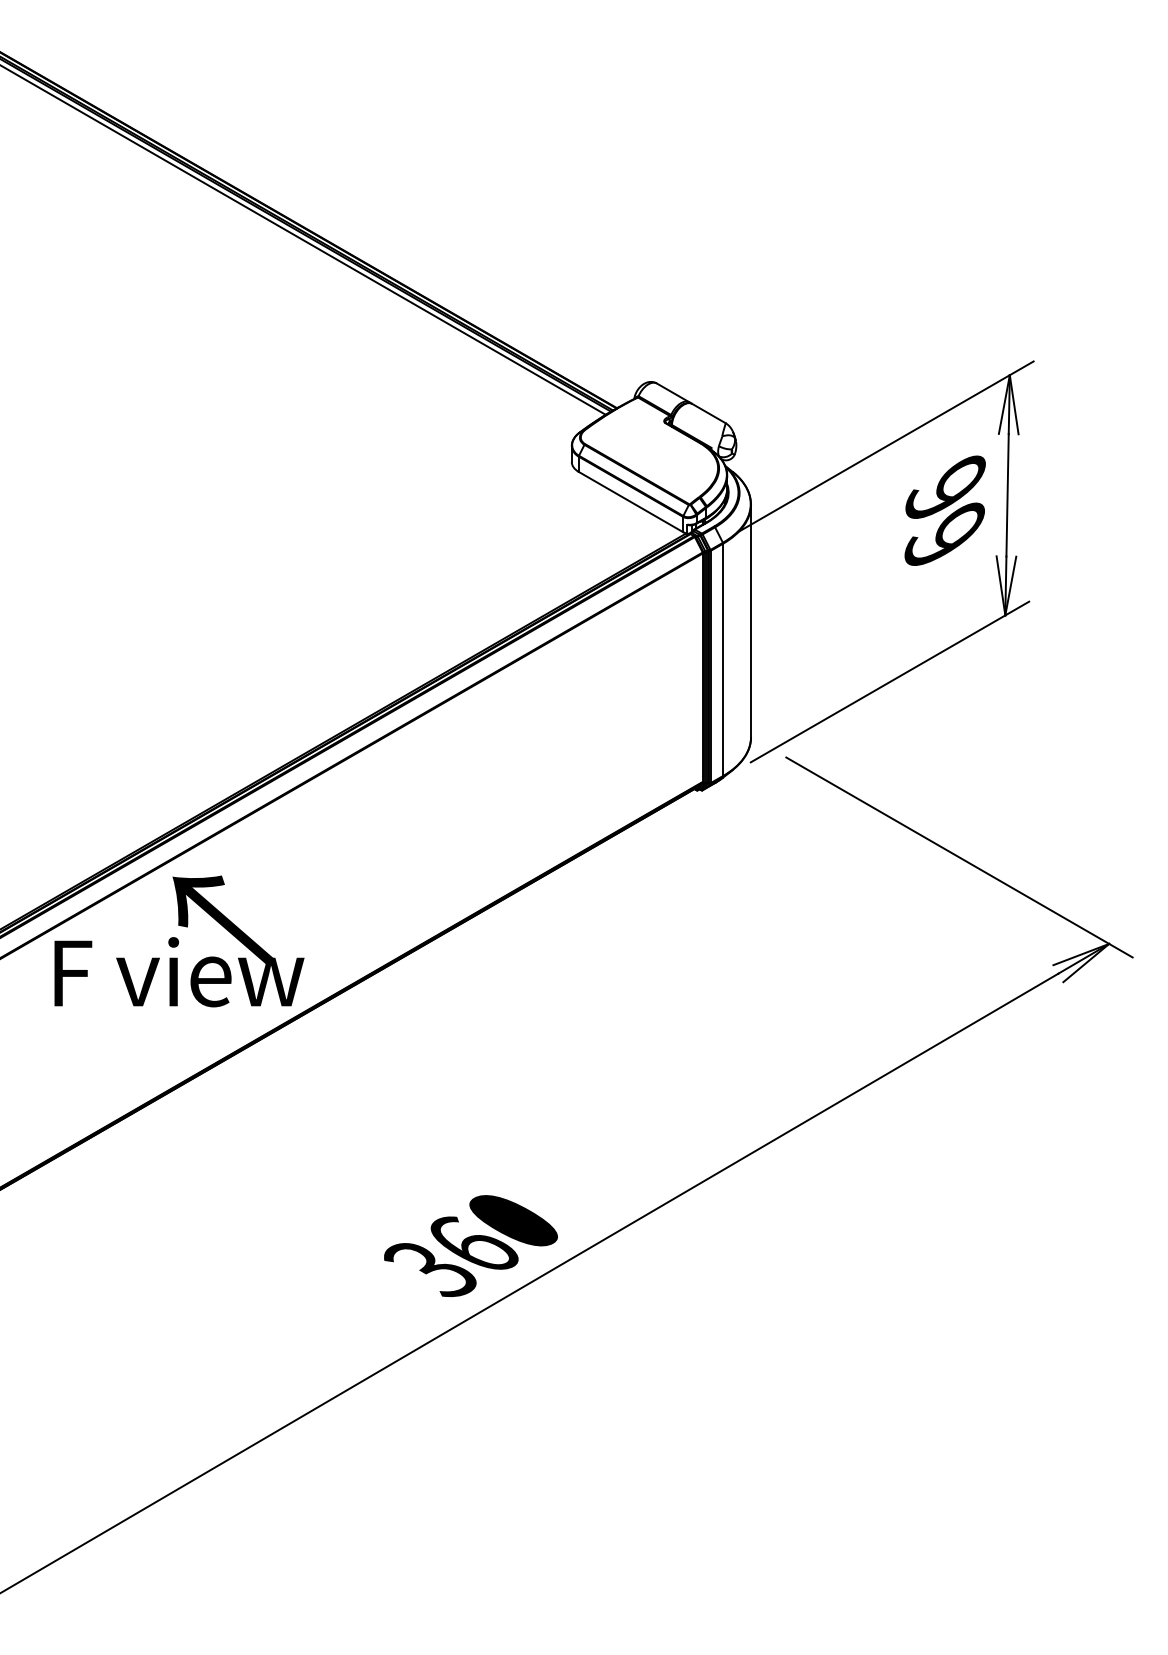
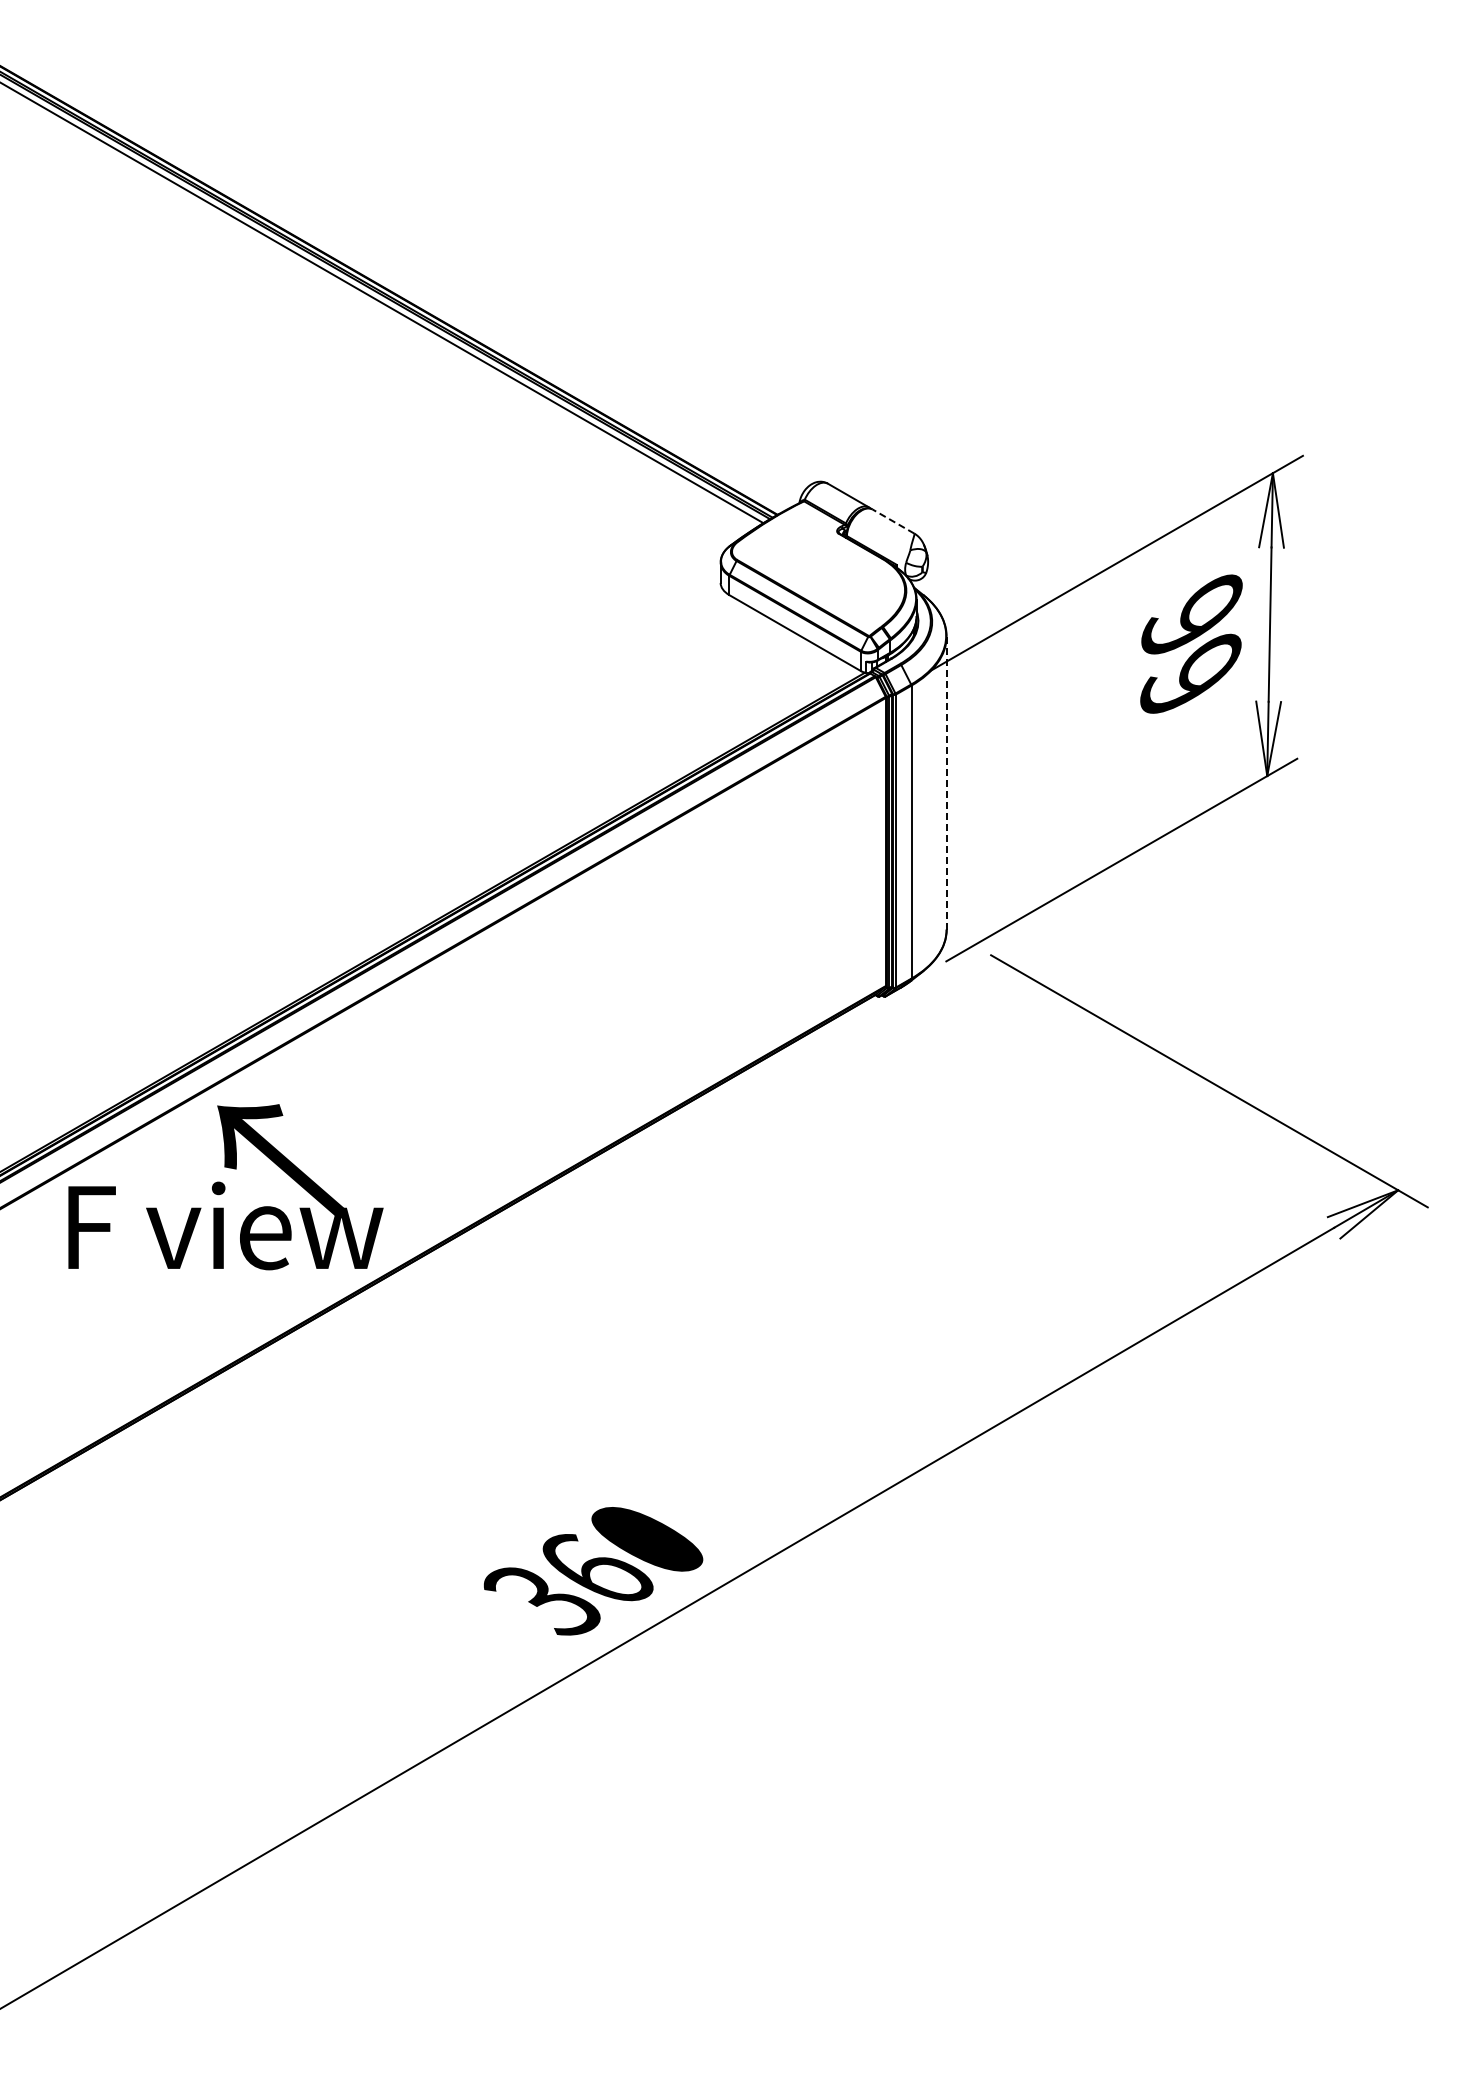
line: (708, 413) -> (892, 521), solid -> dashed
line: (750, 620) -> (946, 782), solid -> dashed

